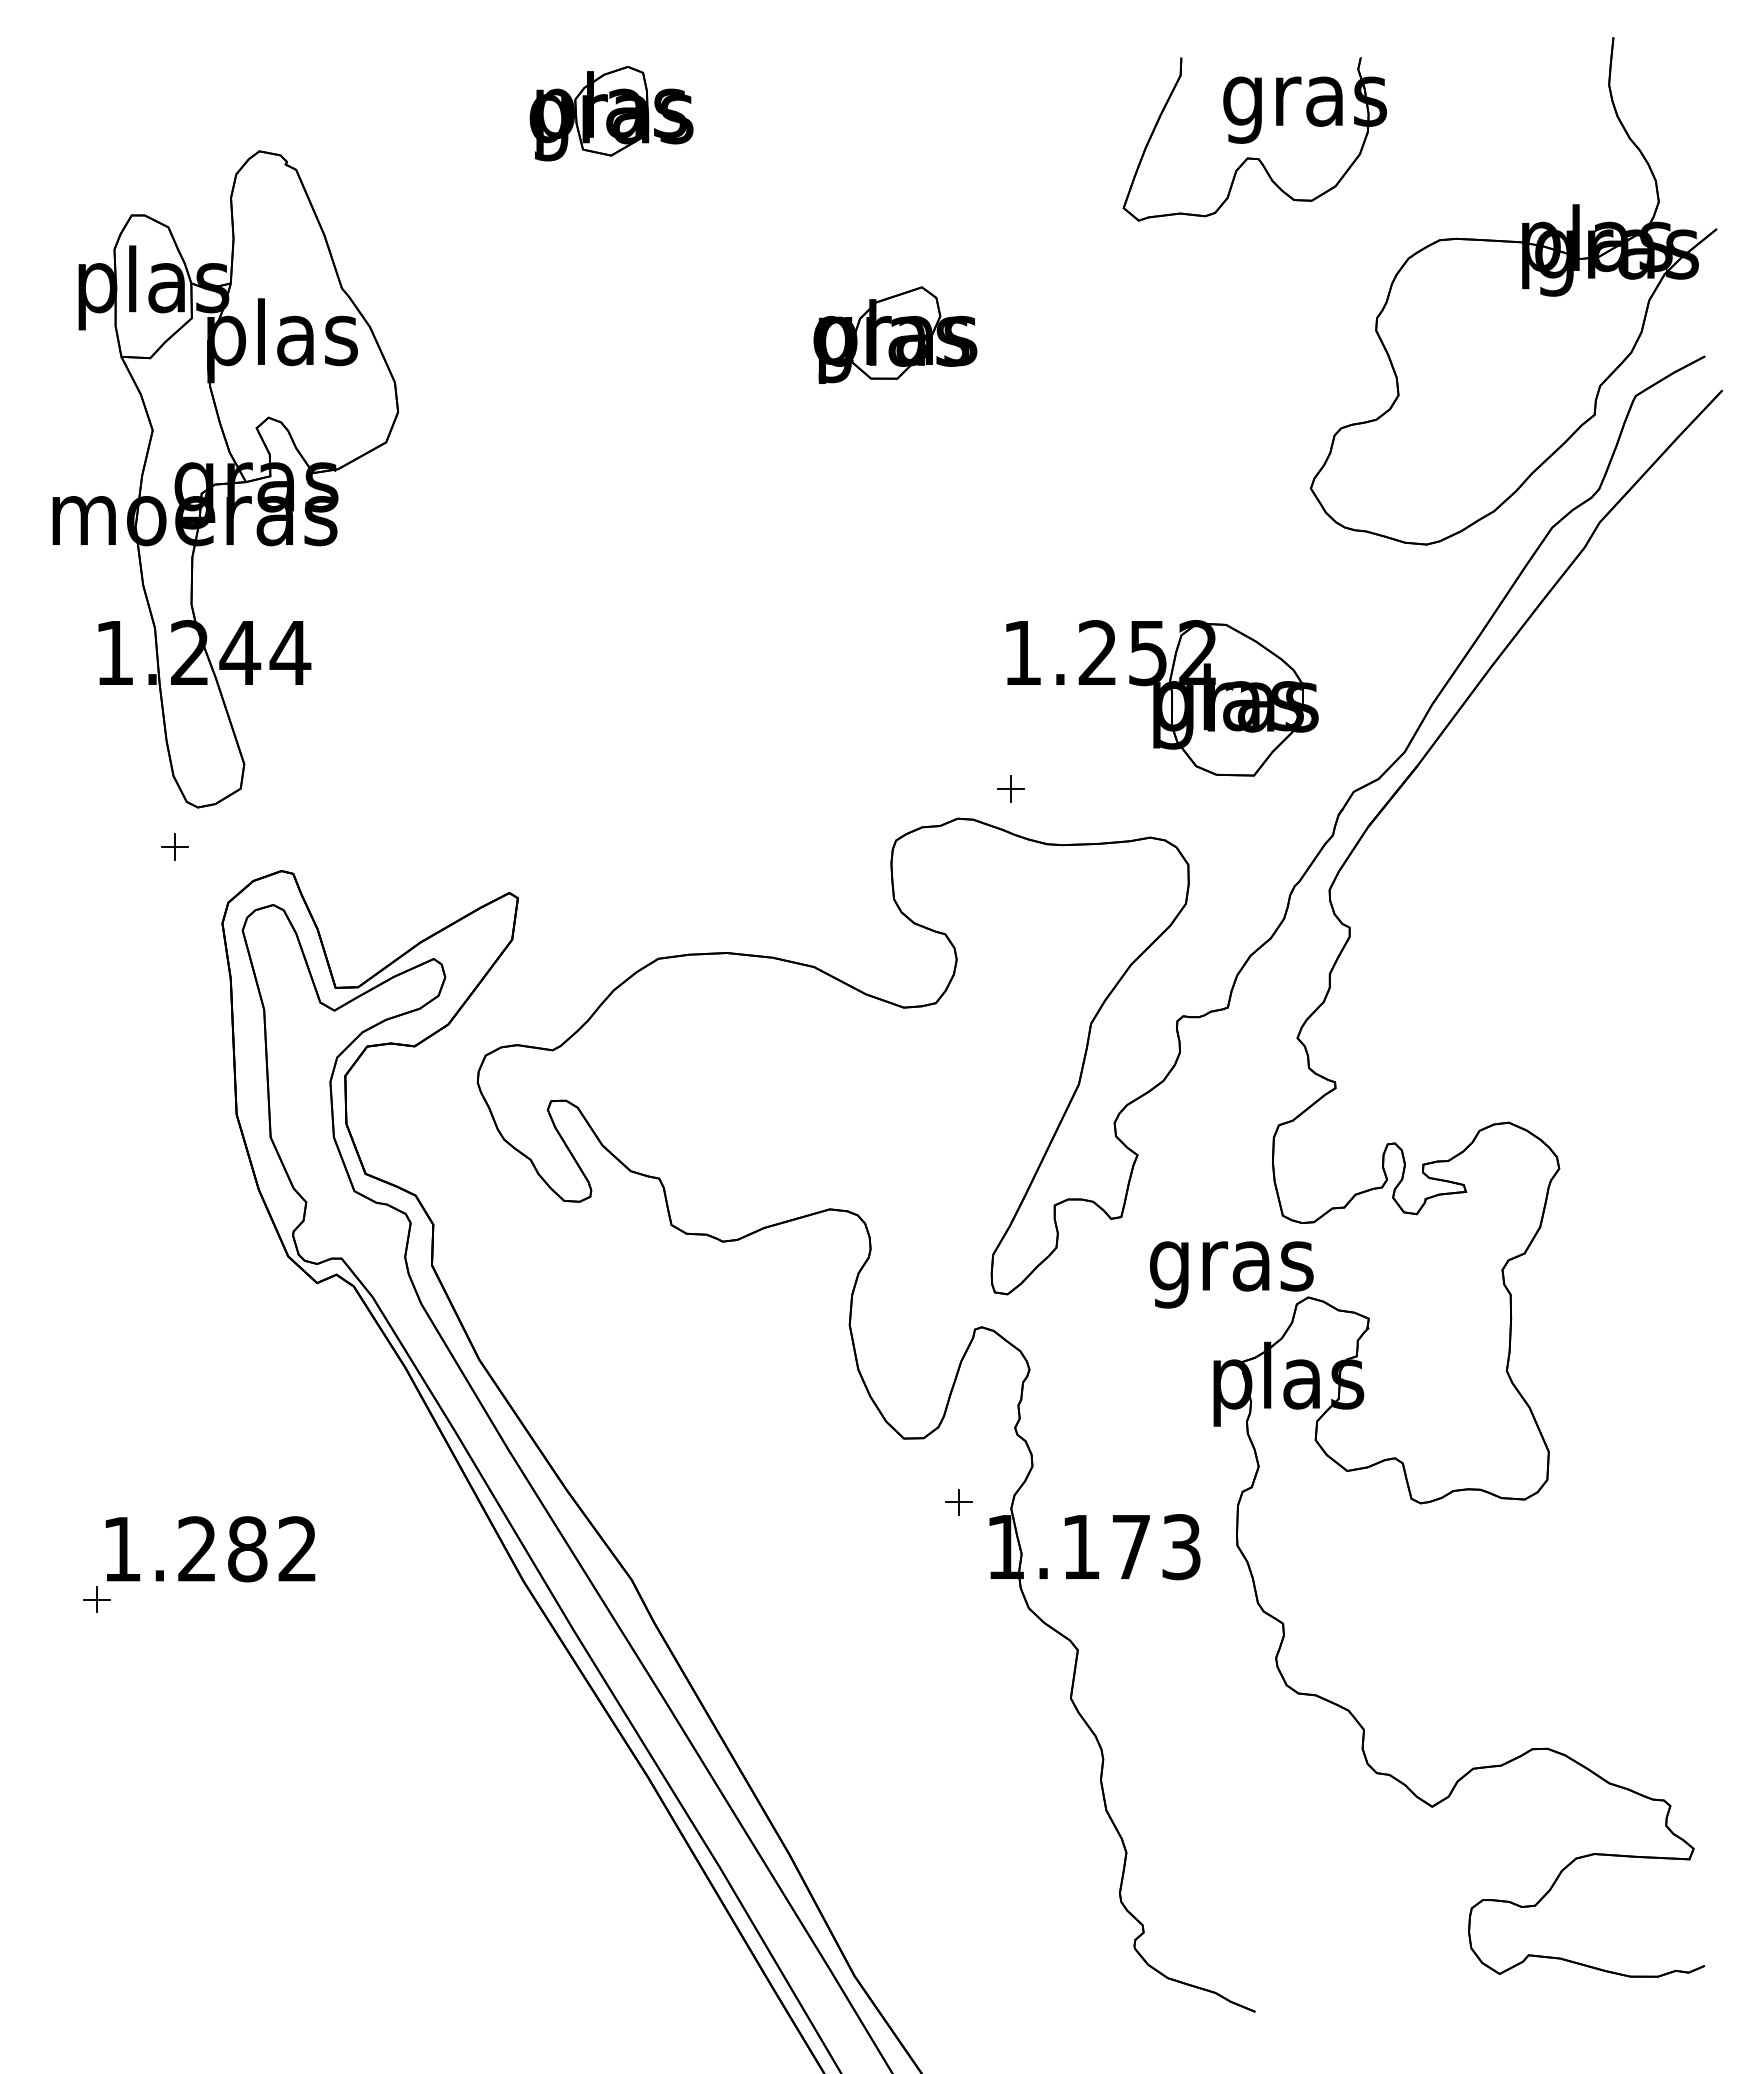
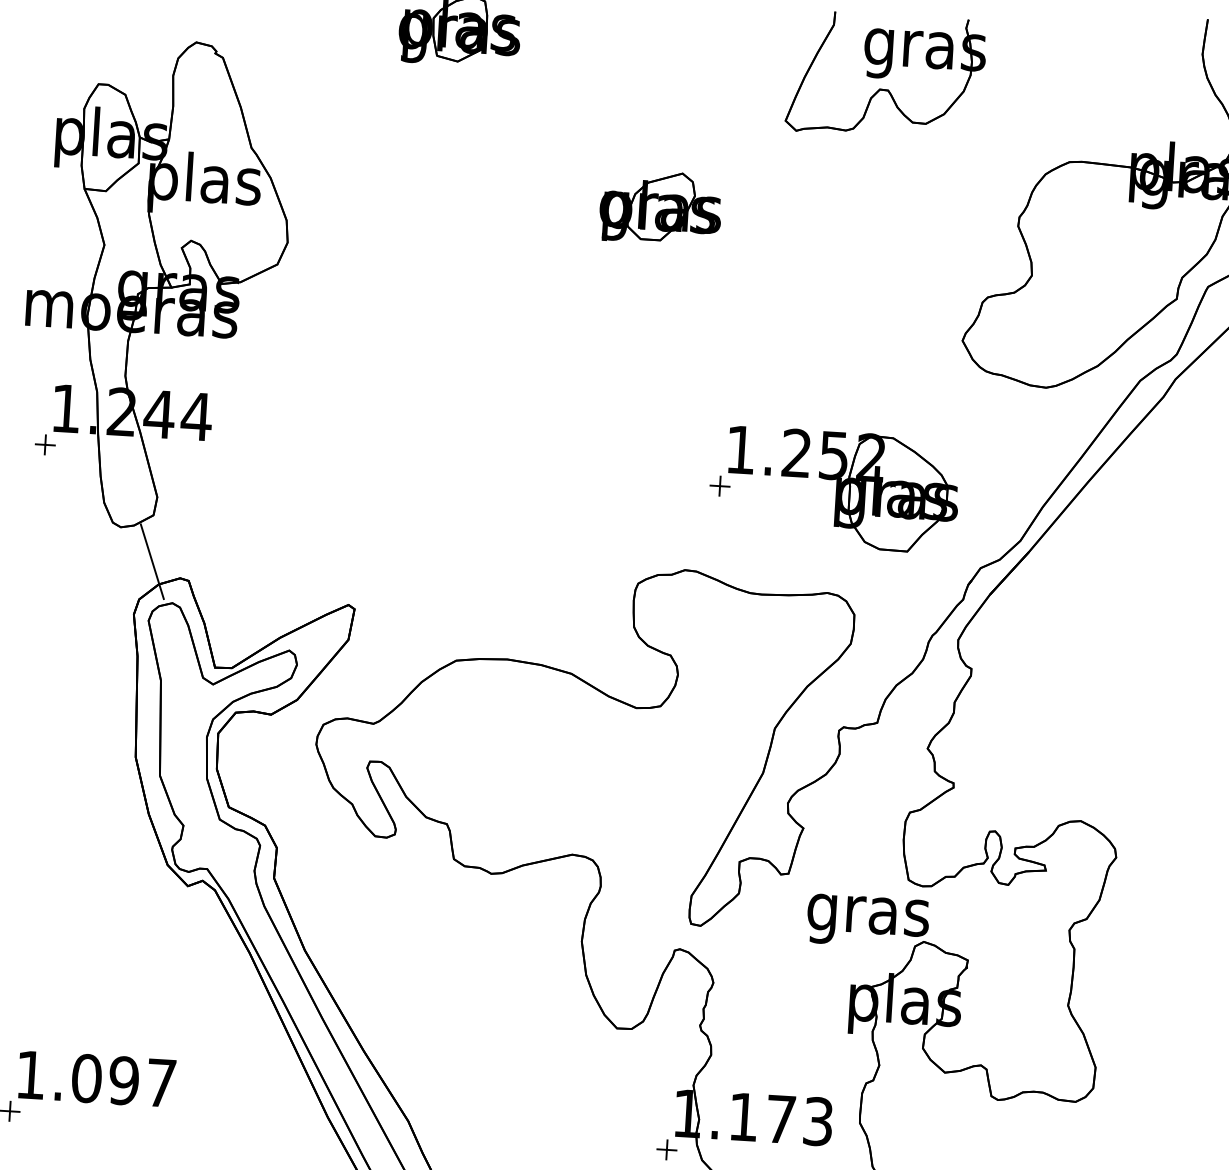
part: (1254, 139) -> (885, 75), moved
part: (1010, 788) -> (719, 485), moved
part: (174, 846) -> (45, 444), moved
line: (242, 851) -> (152, 562), added
part: (958, 1502) -> (666, 1149), moved
text: (246, 1549) -> (123, 1080), 1.282 -> 1.097

